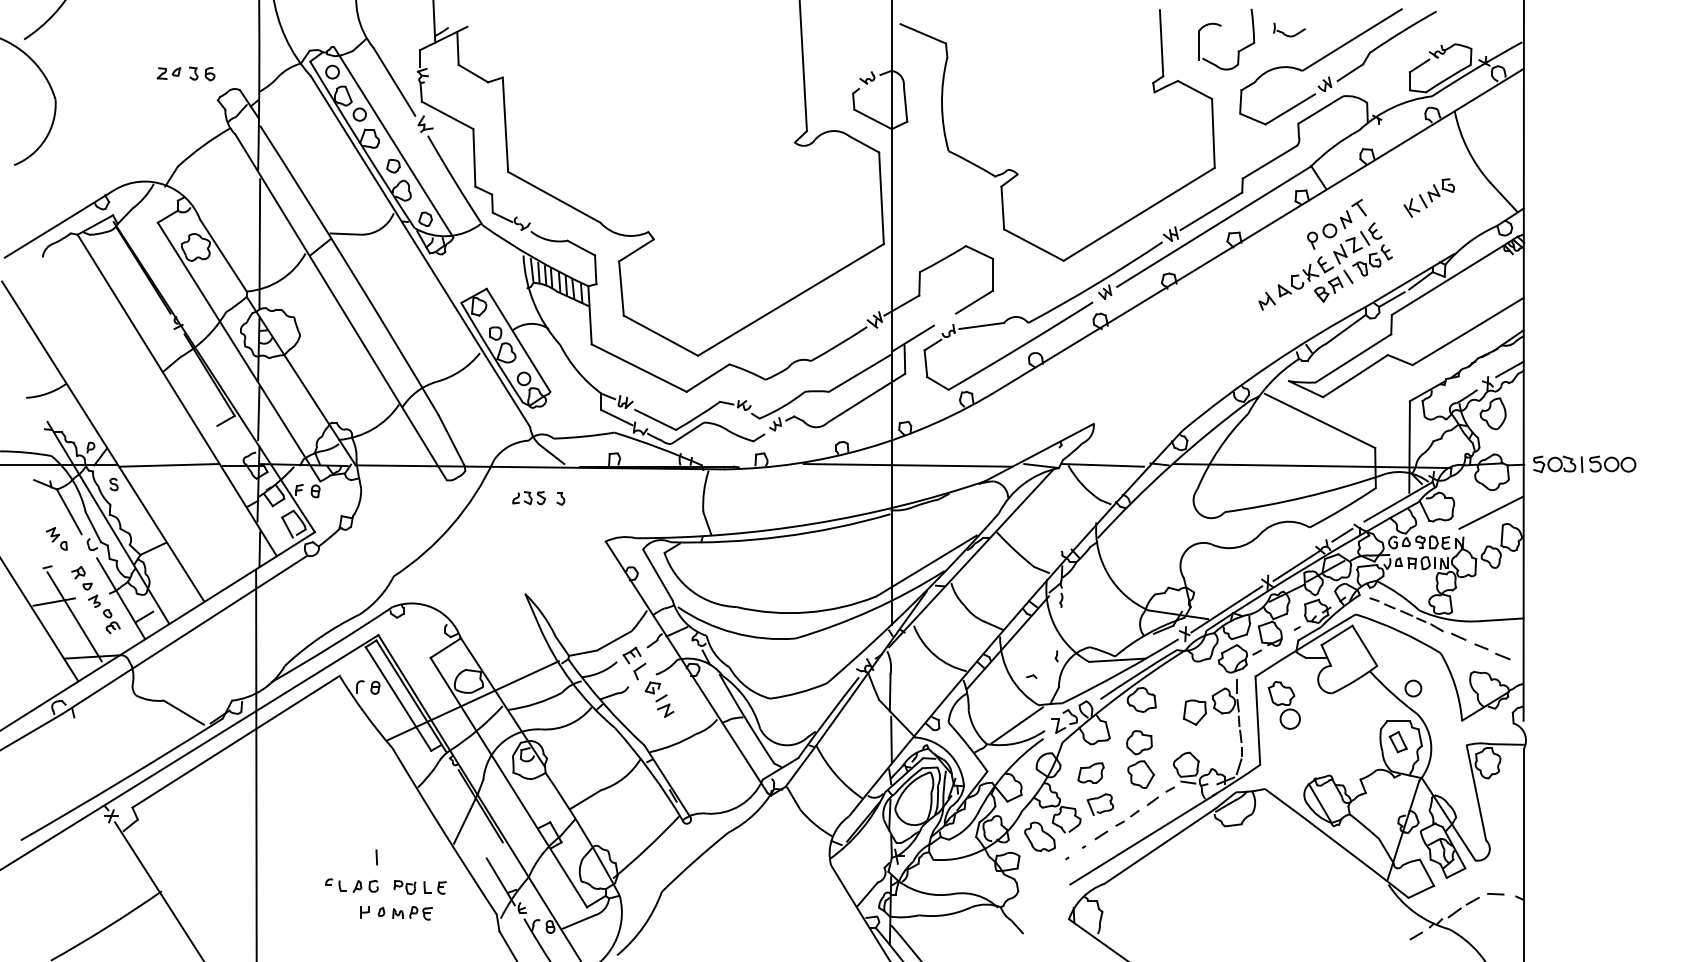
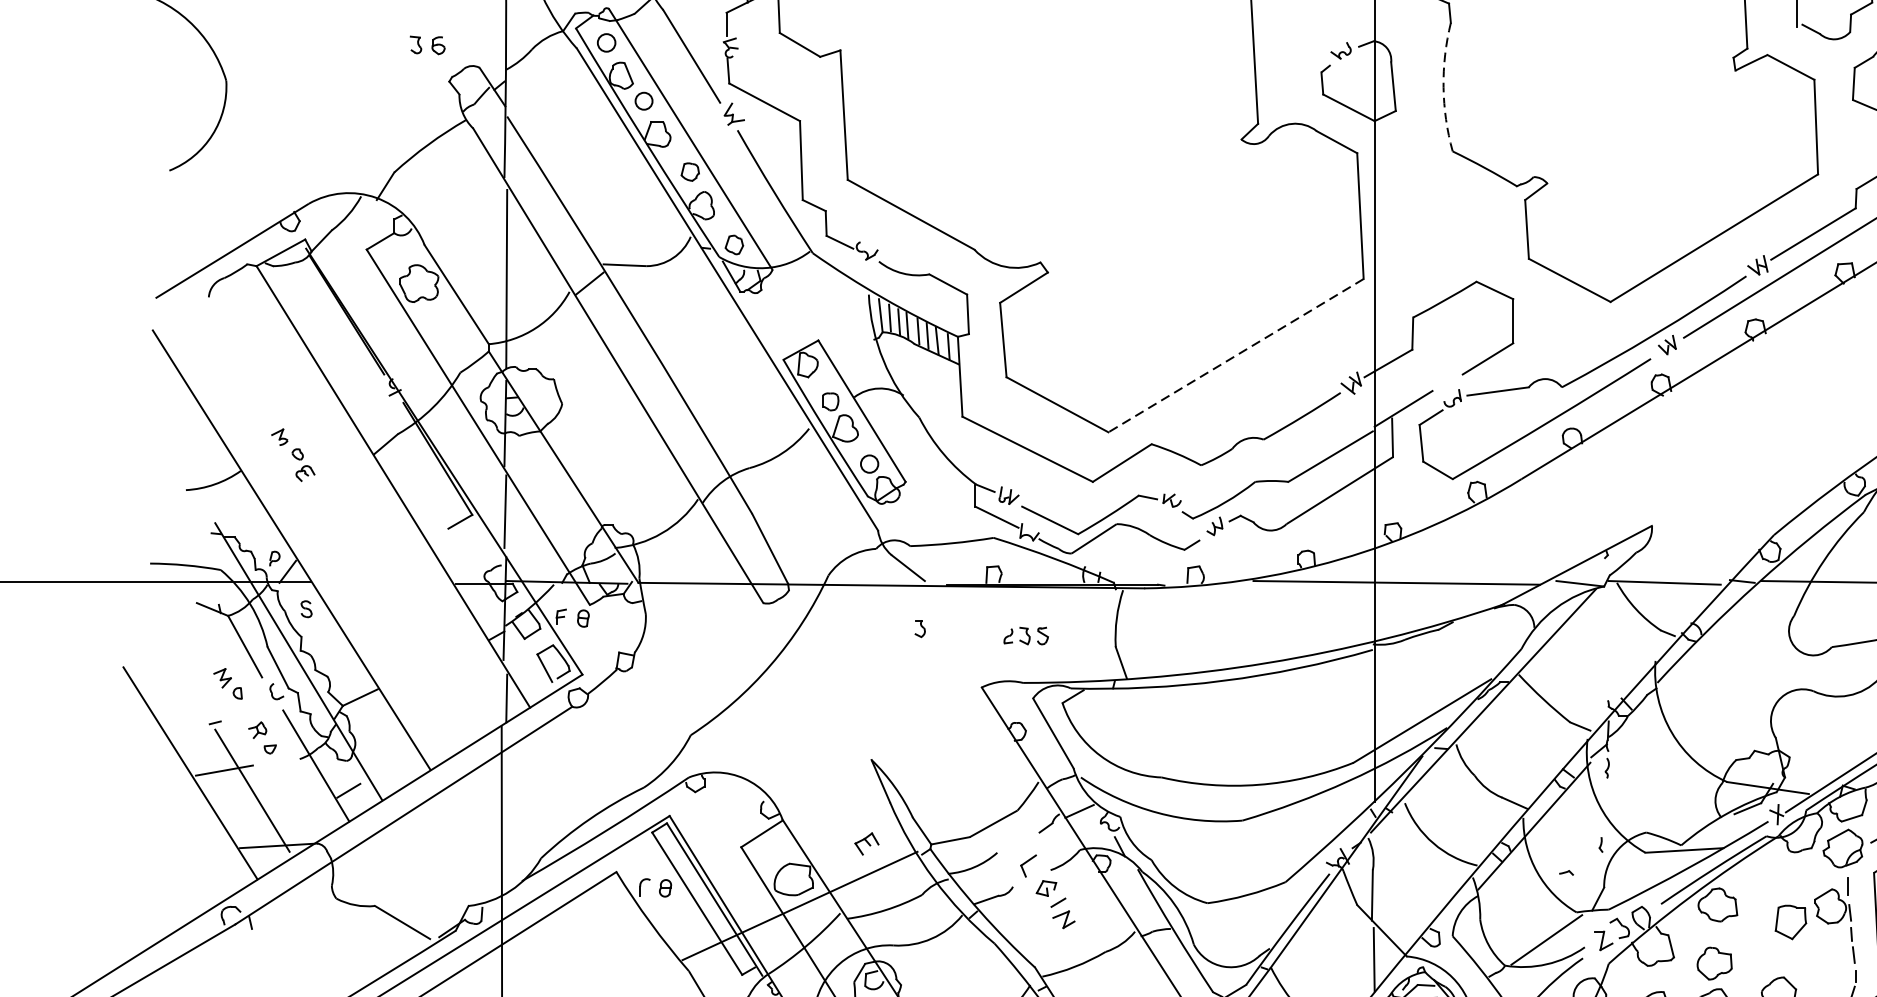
part: (168, 73) -> (381, 44), removed
arc: (942, 104) -> (1444, 87), solid -> dashed
line: (790, 300) -> (1235, 356), solid -> dashed
line: (168, 465) -> (381, 583), removed
part: (528, 498) -> (1025, 636), moved
part: (104, 614) -> (293, 455), moved
part: (631, 655) -> (866, 843), moved

